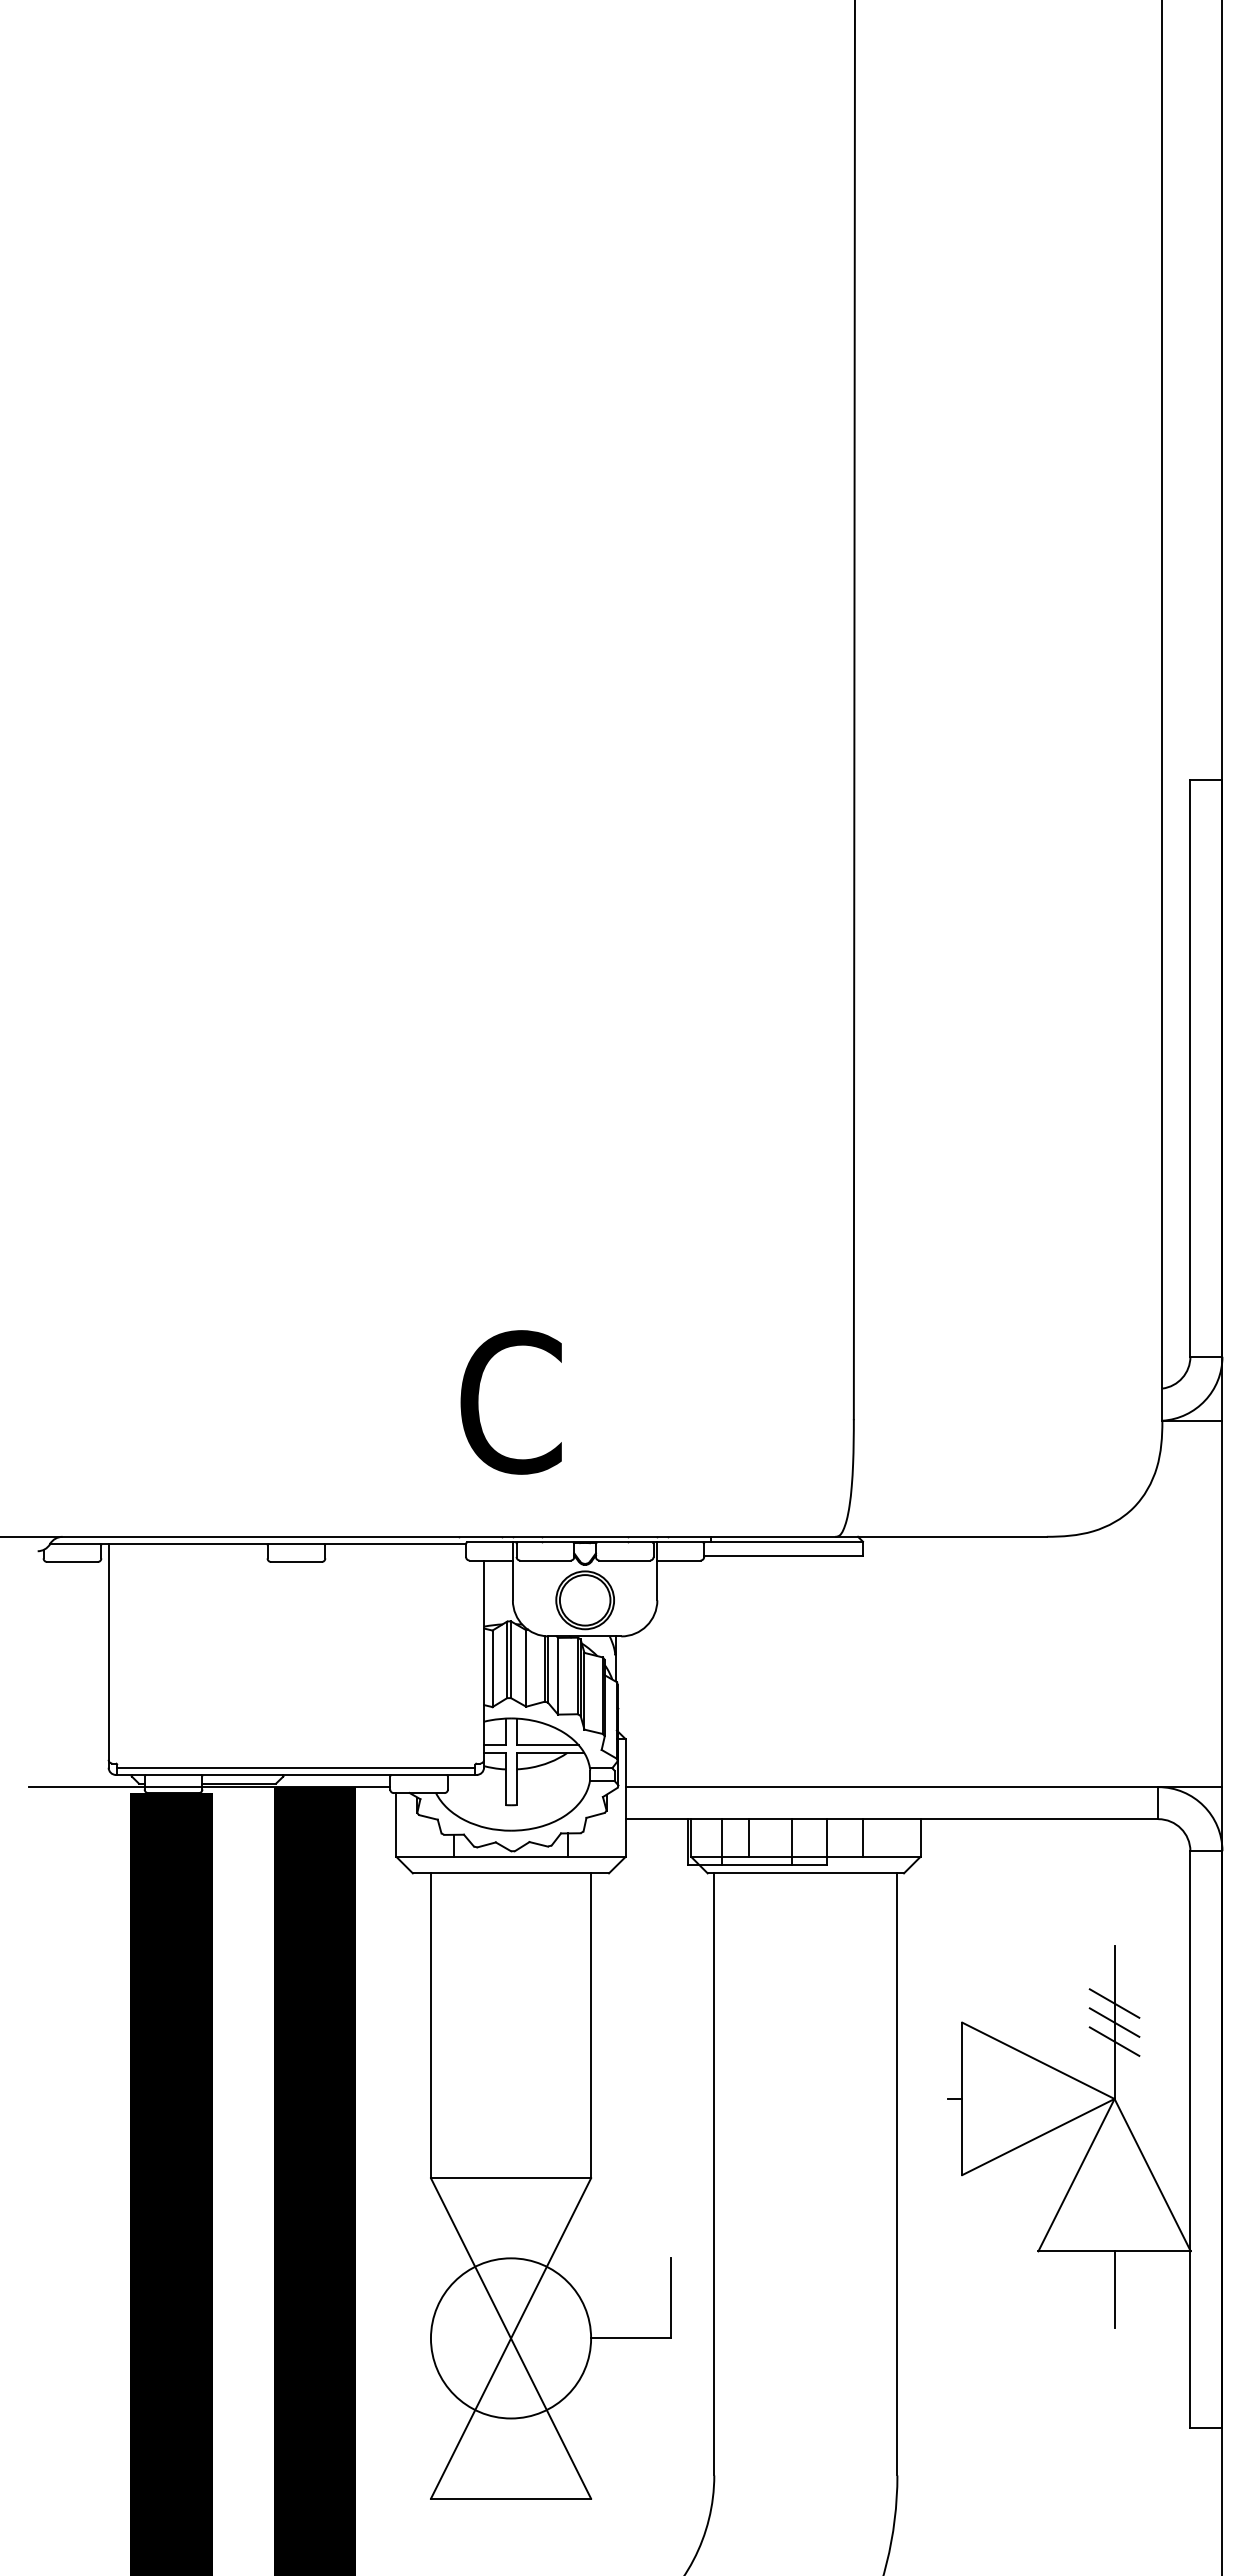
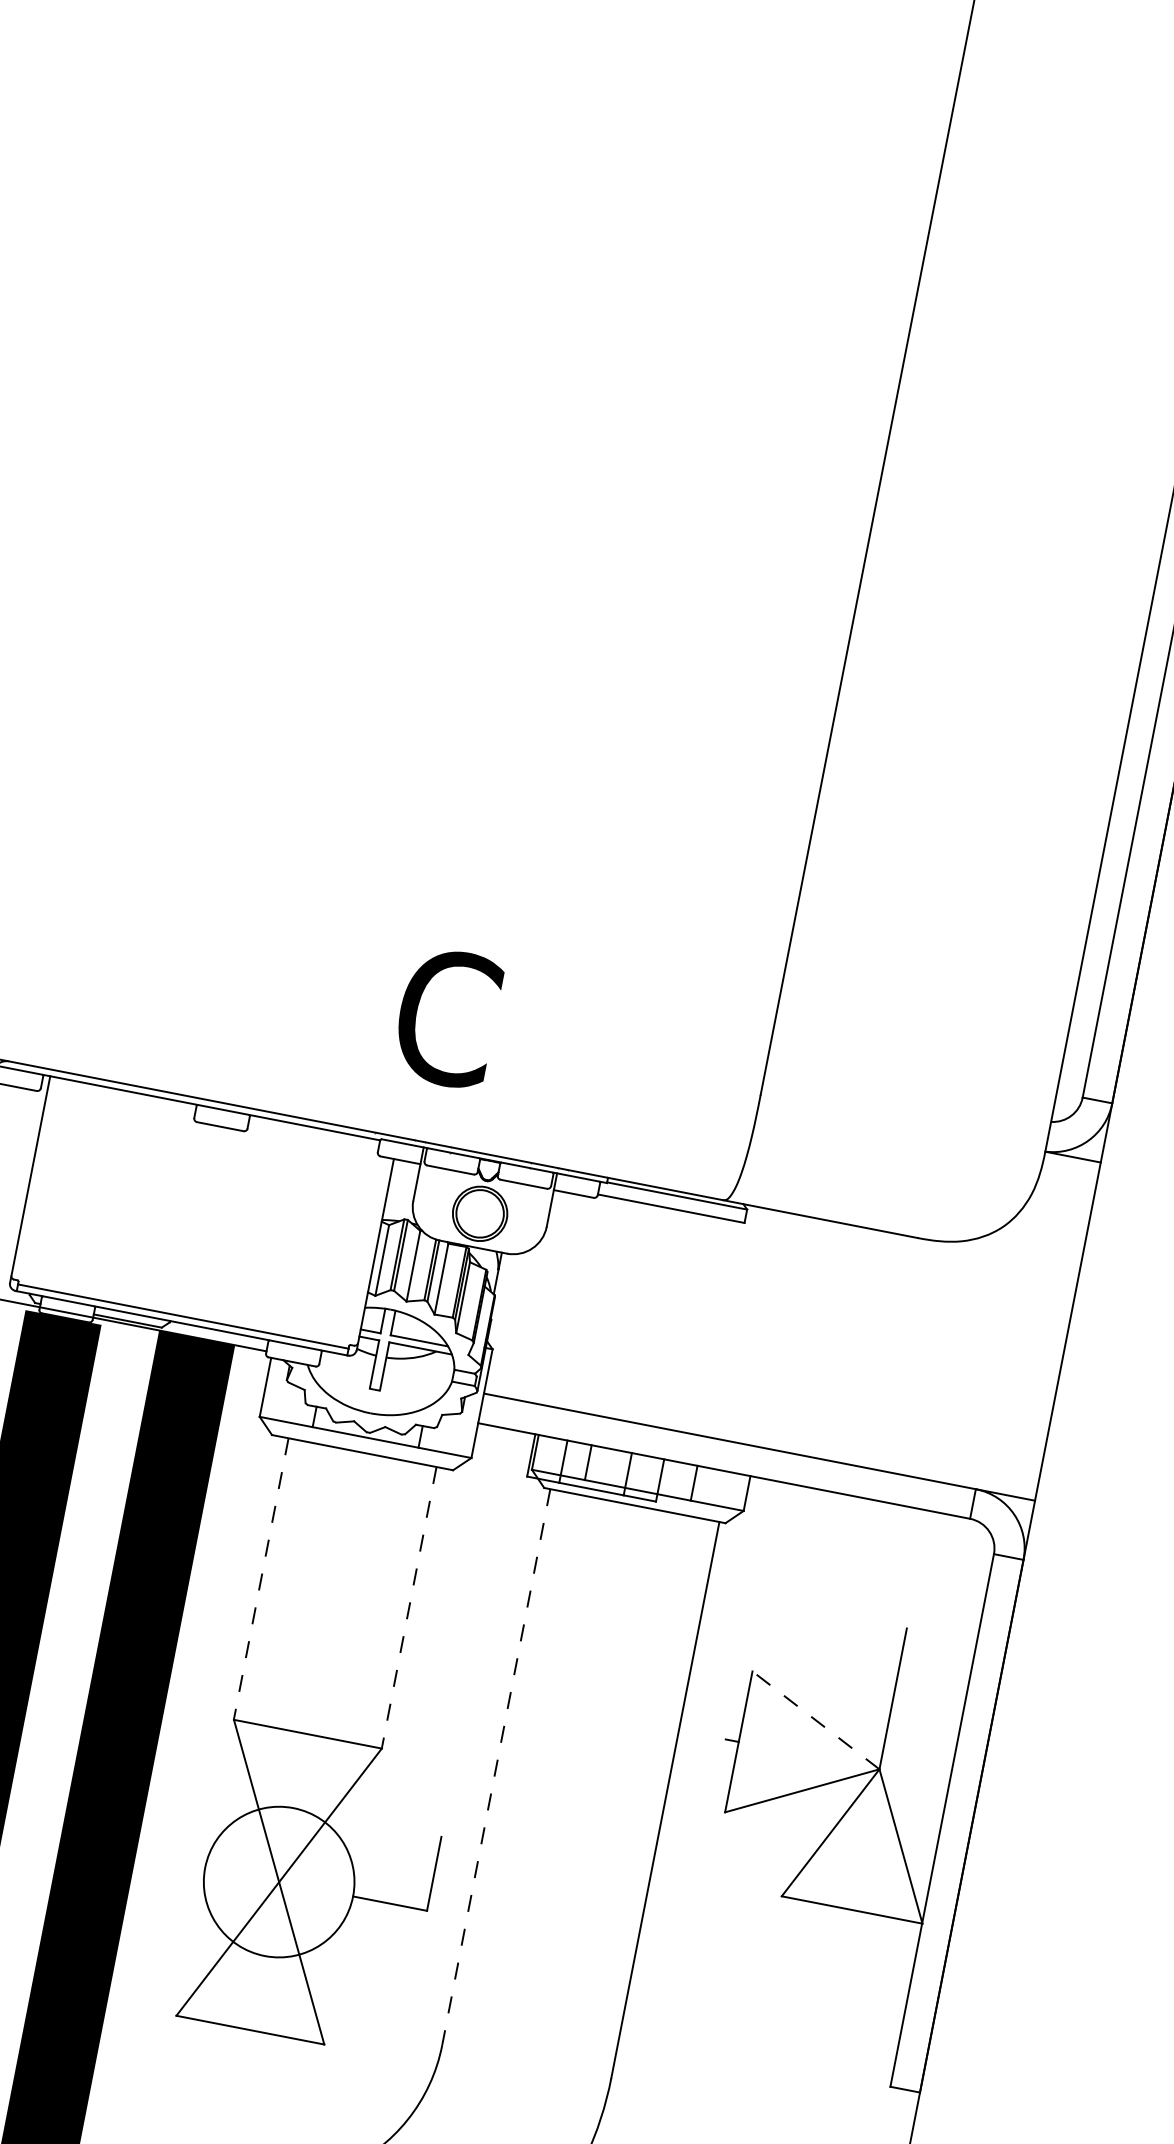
line: (1114, 2003) -> (896, 1681), removed
line: (1114, 2022) -> (893, 1698), removed
line: (430, 2025) -> (260, 1578), solid -> dashed
line: (591, 2025) -> (409, 1607), solid -> dashed
line: (1114, 2041) -> (889, 1716), removed
line: (1037, 2060) -> (815, 1719), solid -> dashed
line: (714, 2174) -> (496, 1767), solid -> dashed
line: (1114, 2289) -> (845, 1945), removed

